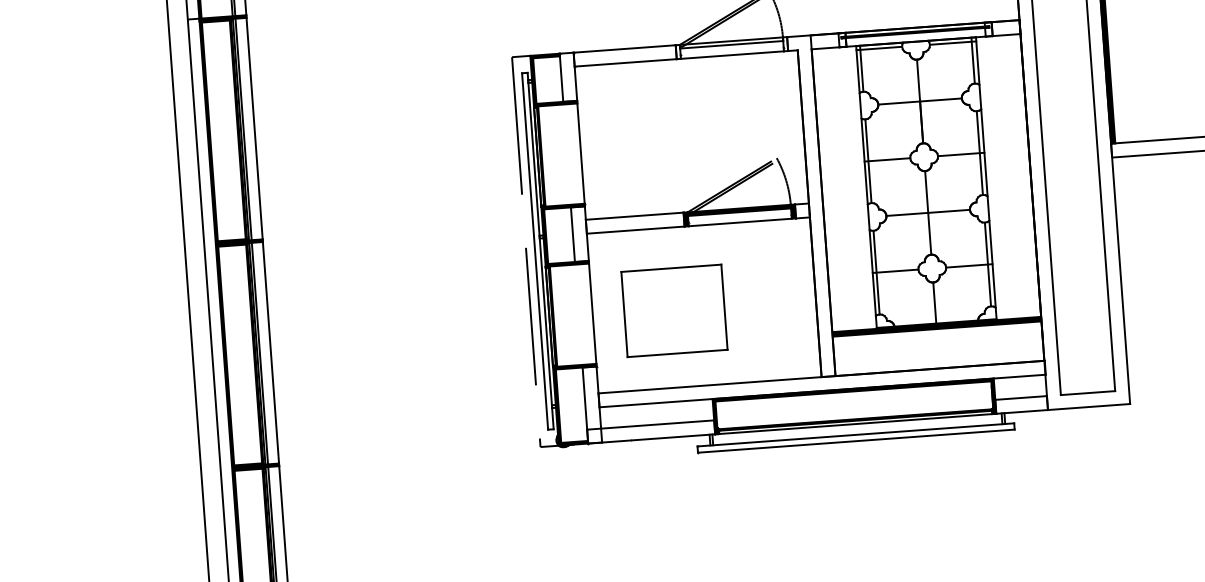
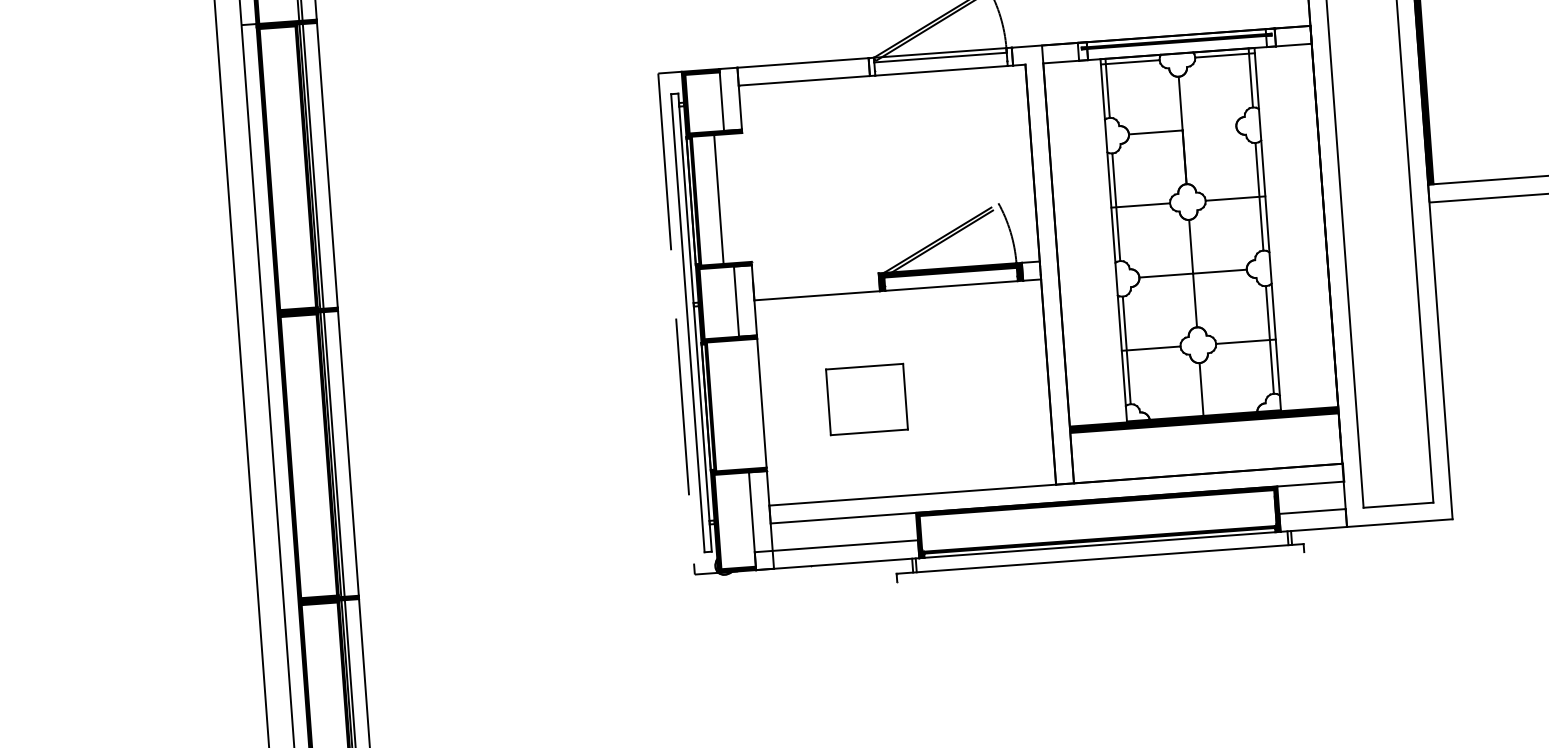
line: (940, 99) -> (1209, 128), removed
line: (580, 153) -> (718, 199), moved
line: (634, 215) -> (815, 277), removed
part: (674, 310) -> (866, 399), size x0.6
line: (856, 440) -> (1100, 566), removed

